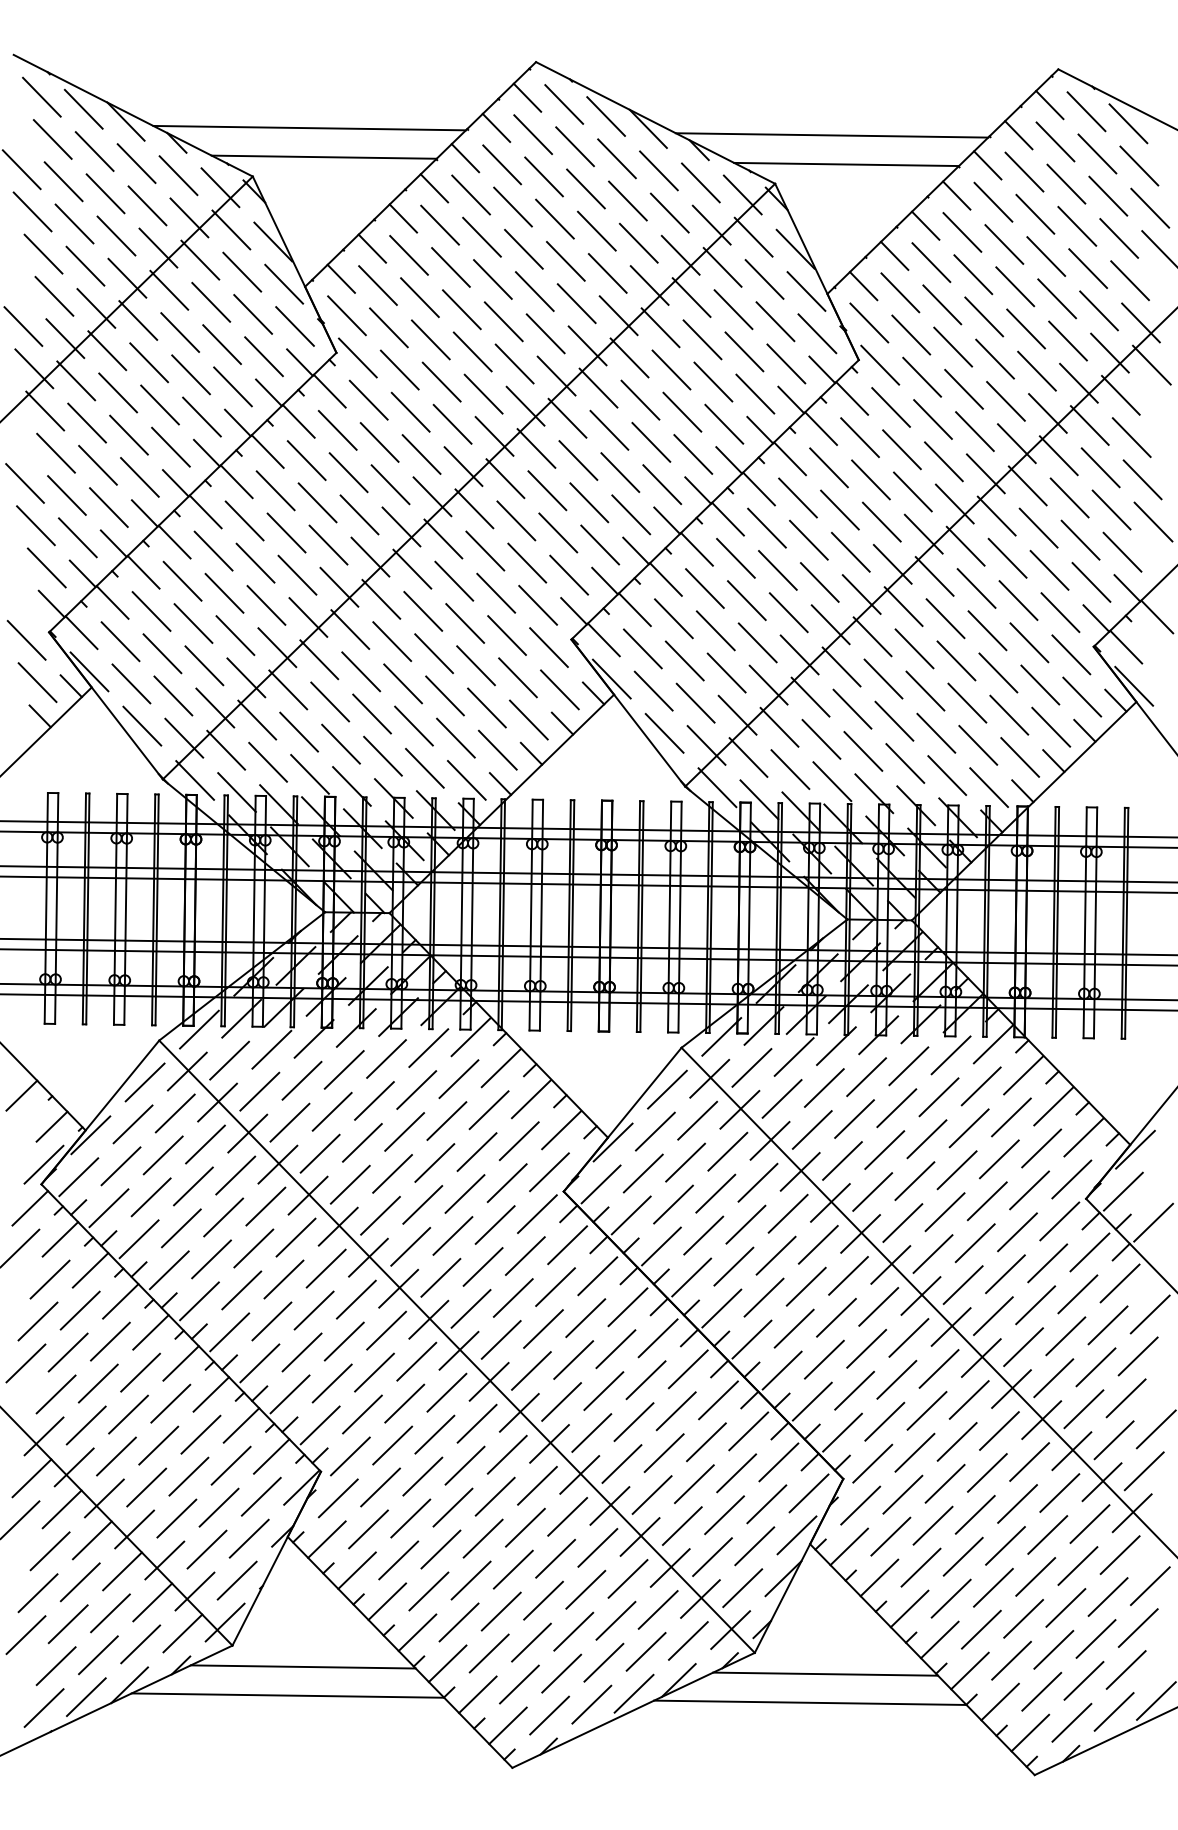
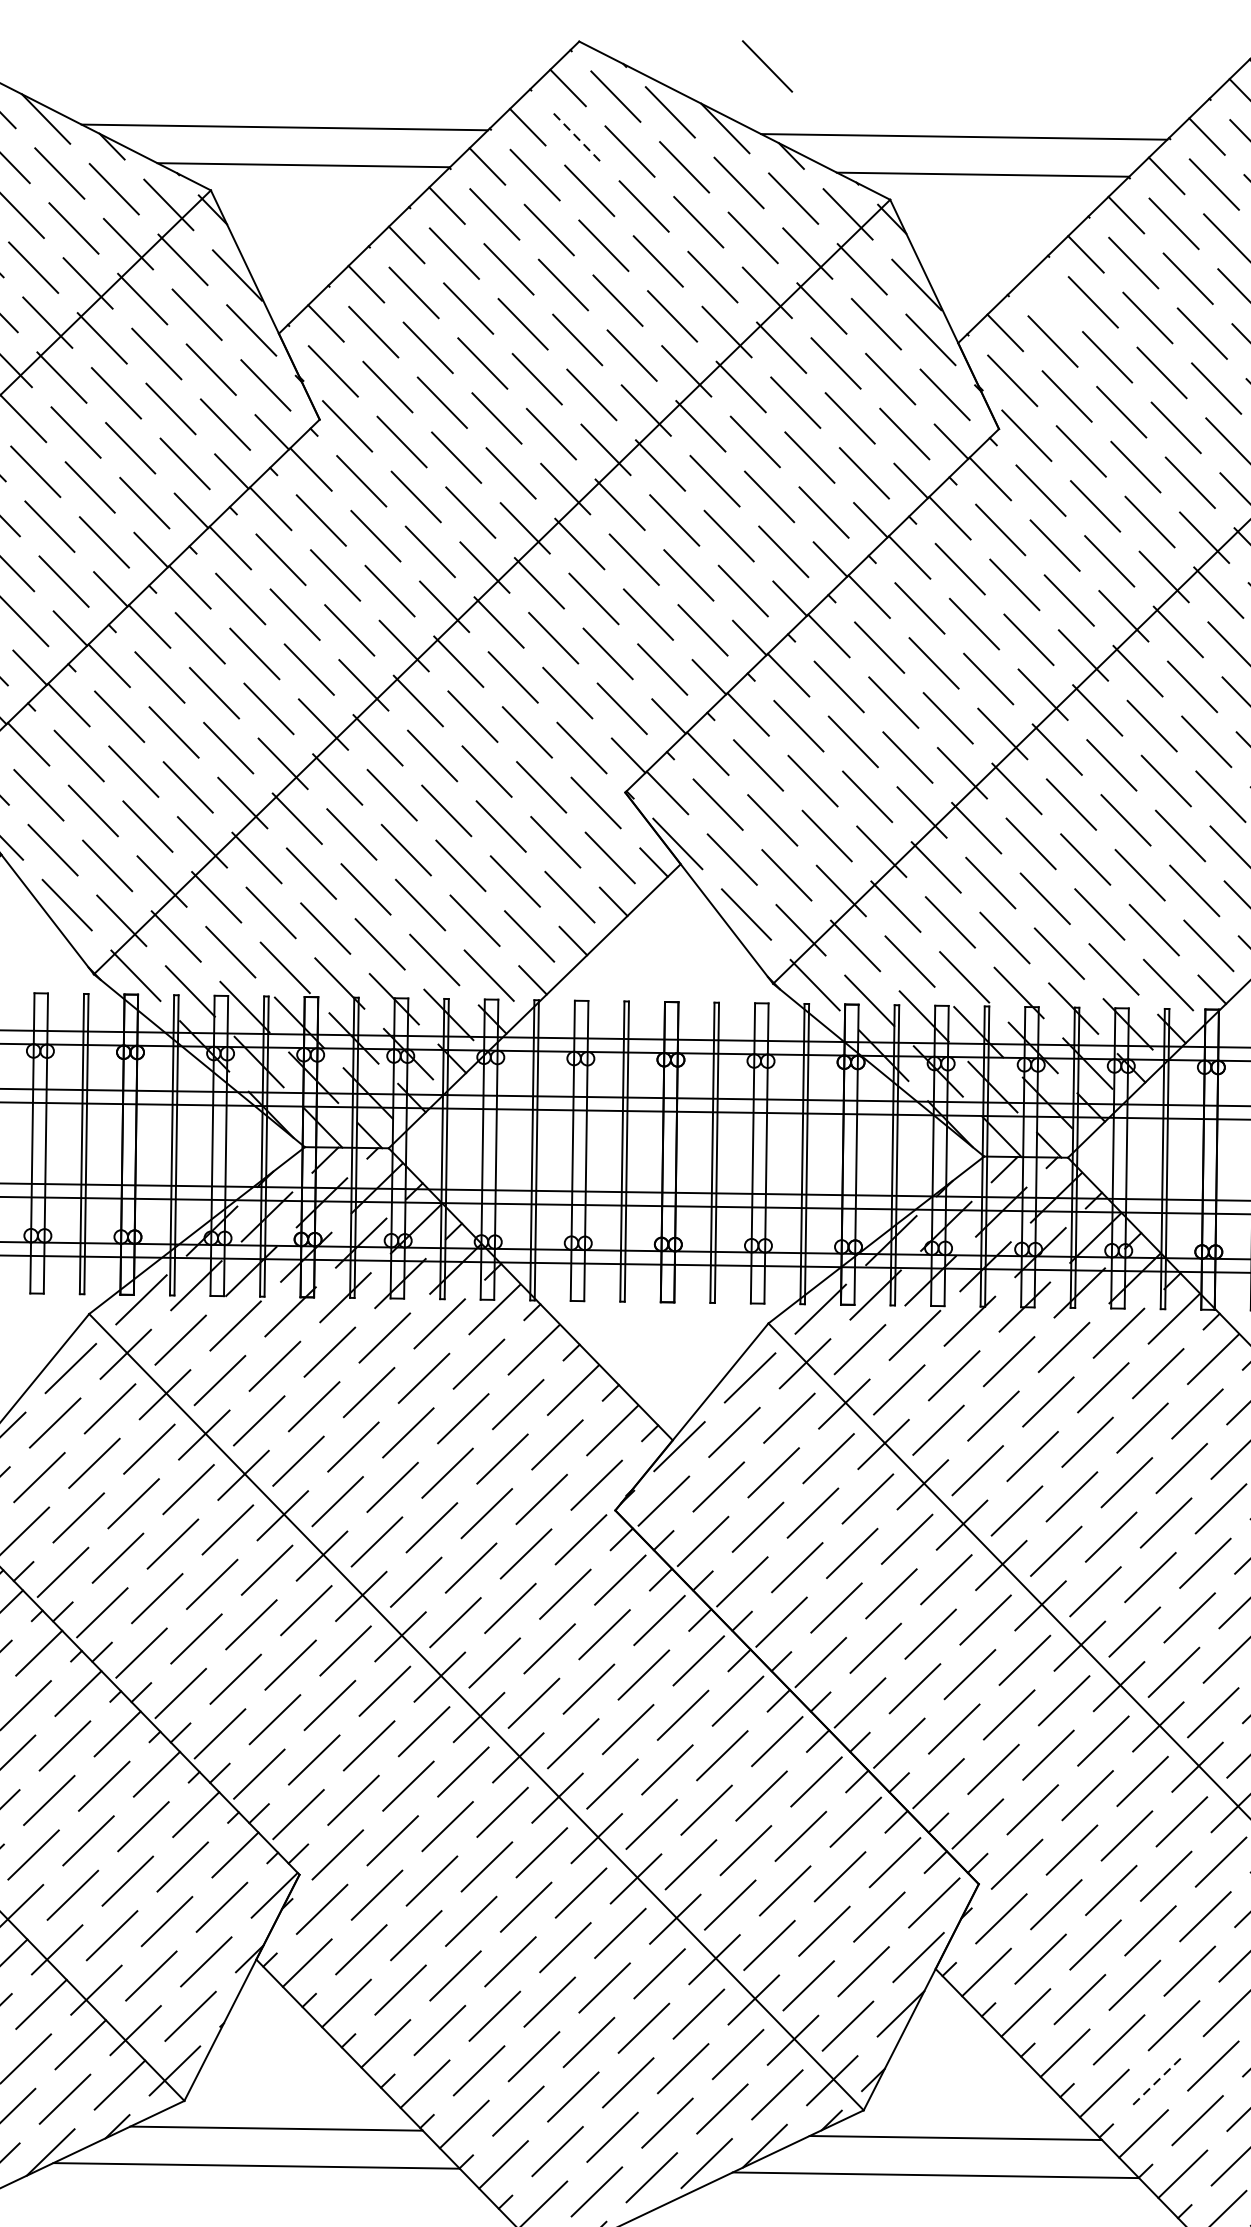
line: (680, 80) -> (767, 65), added
line: (532, 134) -> (574, 135), solid -> dashed
line: (894, 255) -> (1045, 293), removed
line: (981, 1629) -> (1158, 2079), solid -> dashed

